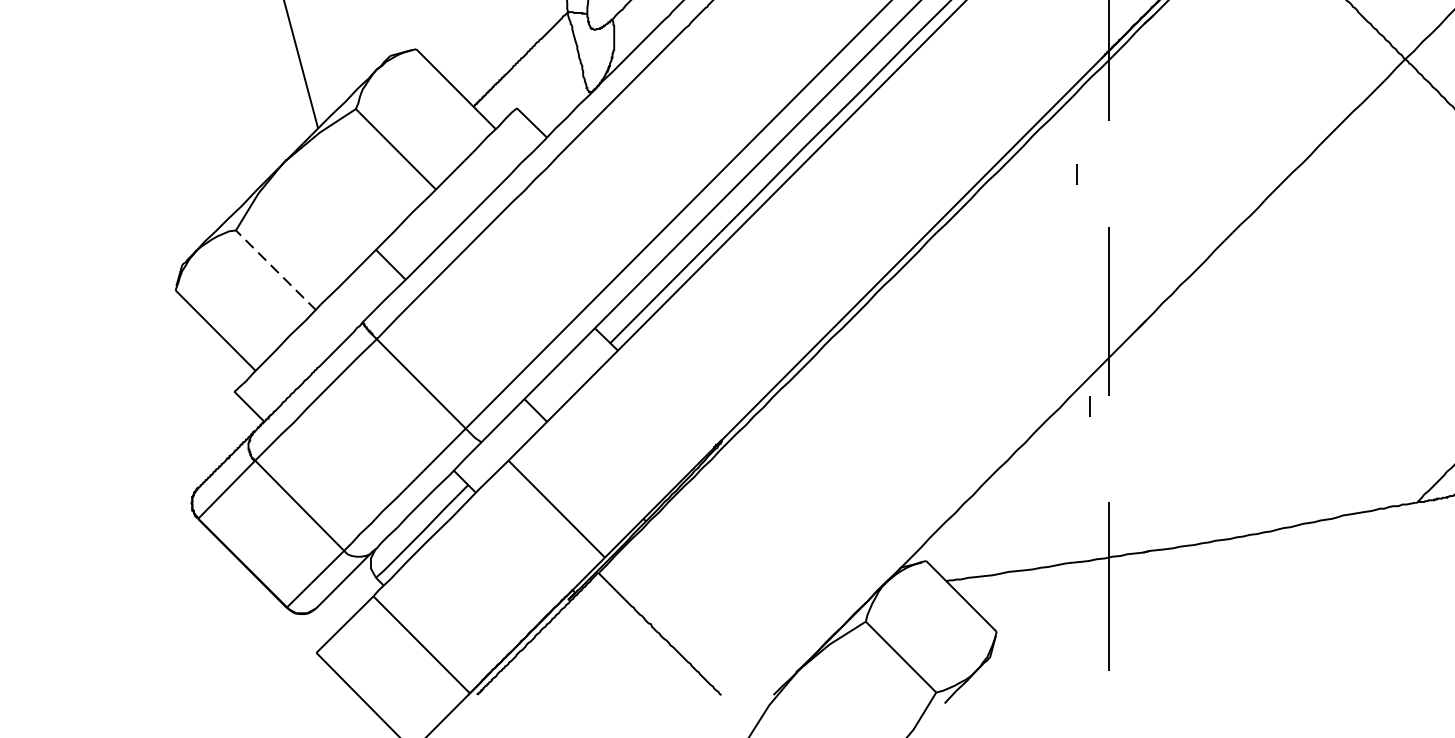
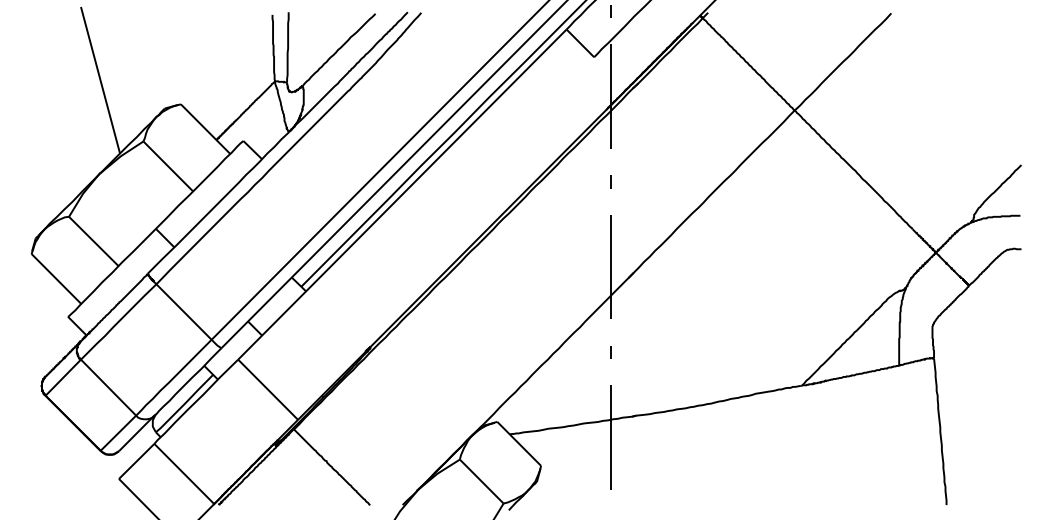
line: (1076, 173) -> (610, 181), moved
line: (275, 270) -> (93, 241), dashed -> solid
line: (1089, 407) -> (610, 352), moved

